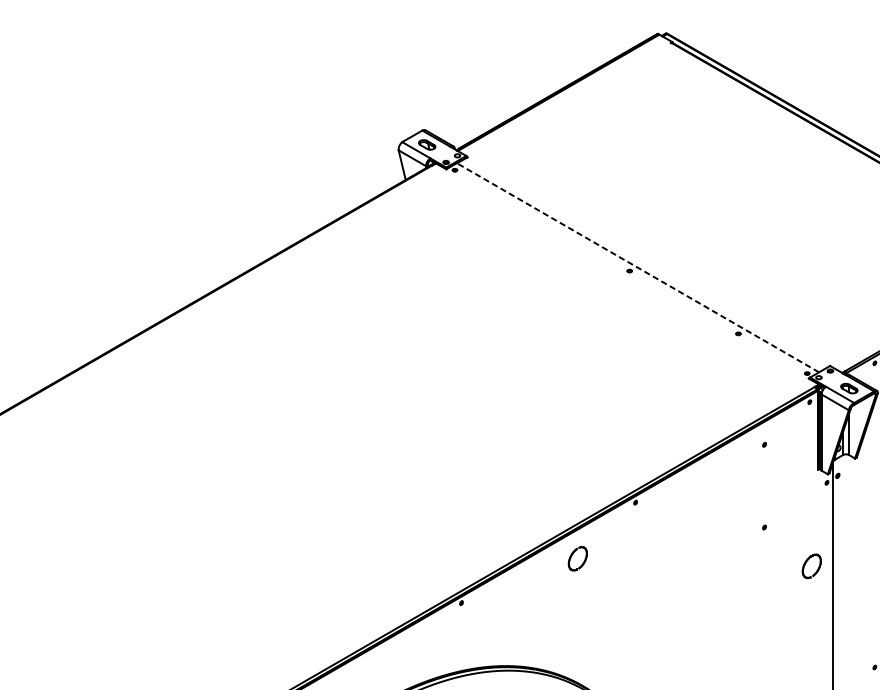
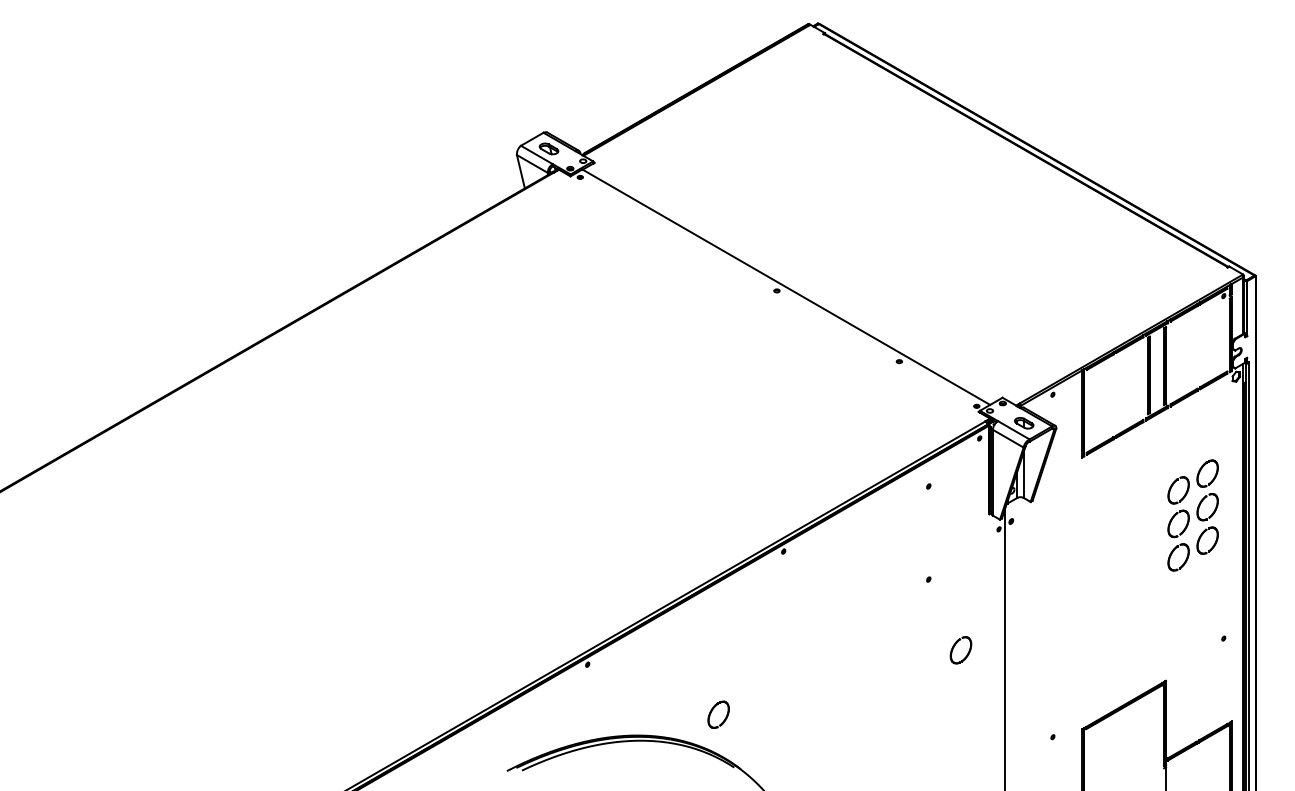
line: (637, 267) -> (785, 286), dashed -> solid
part: (577, 558) -> (718, 714), moved
part: (811, 566) -> (960, 650), moved

